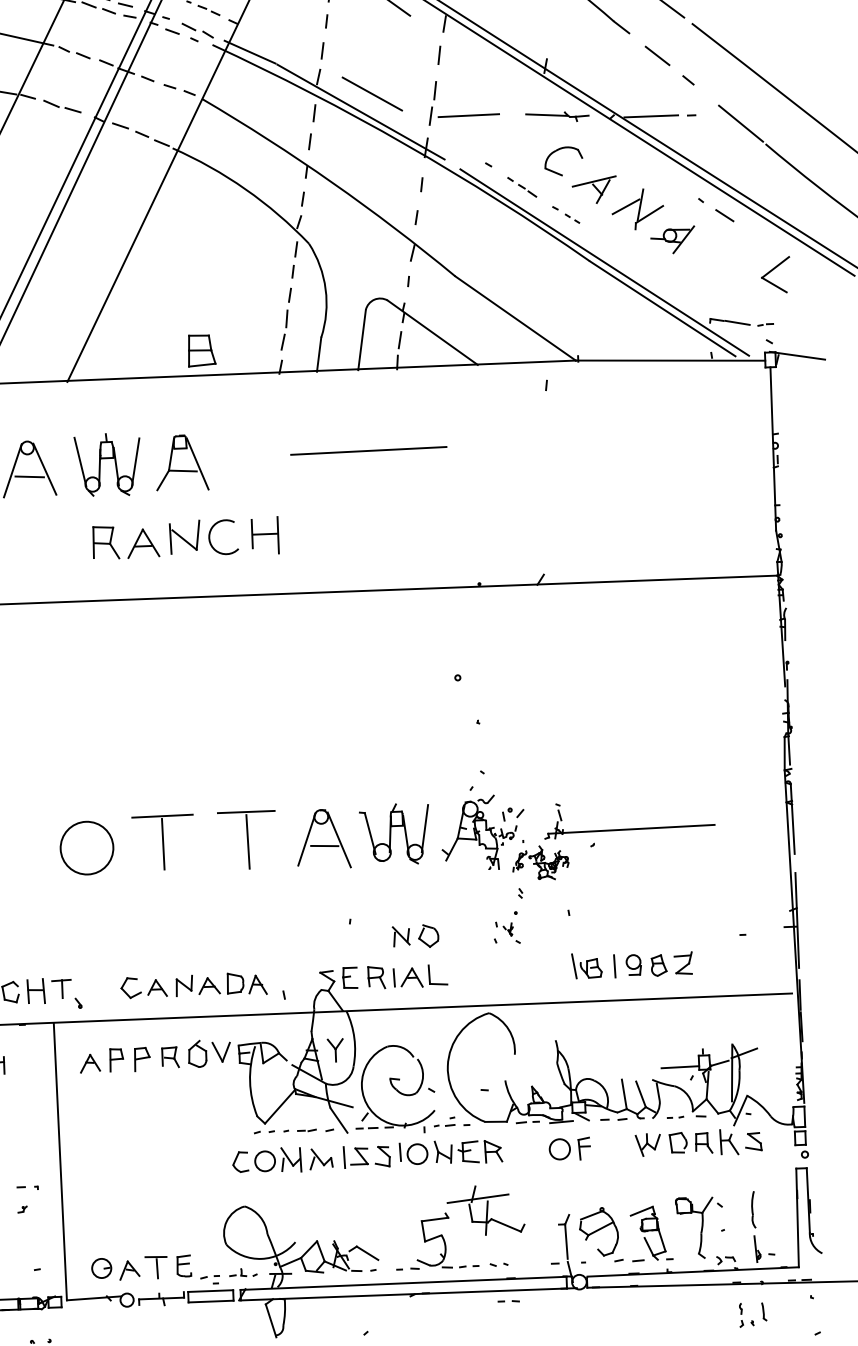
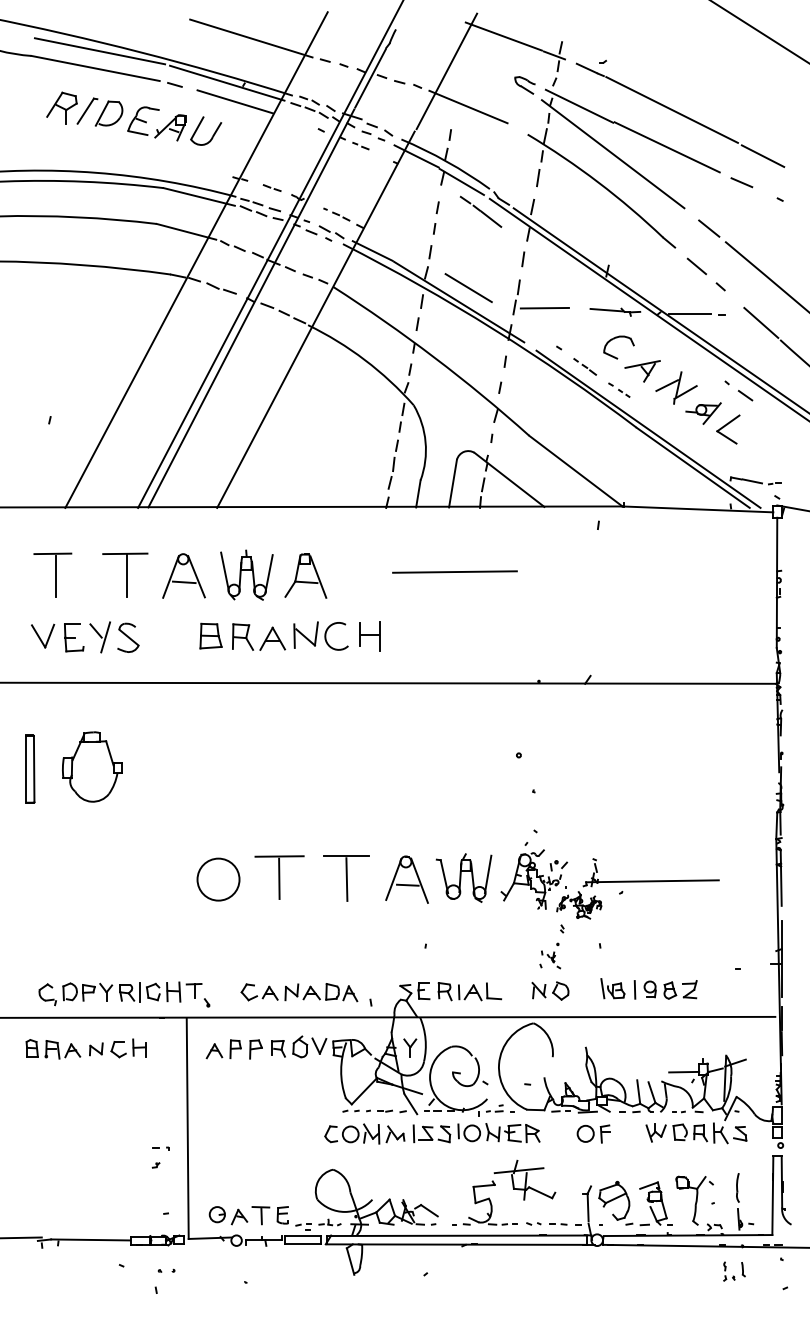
part: (775, 275) -> (728, 429), moved
part: (201, 349) -> (210, 635), moved
part: (415, 935) -> (550, 990), moved
part: (508, 1301) -> (558, 1224), moved

